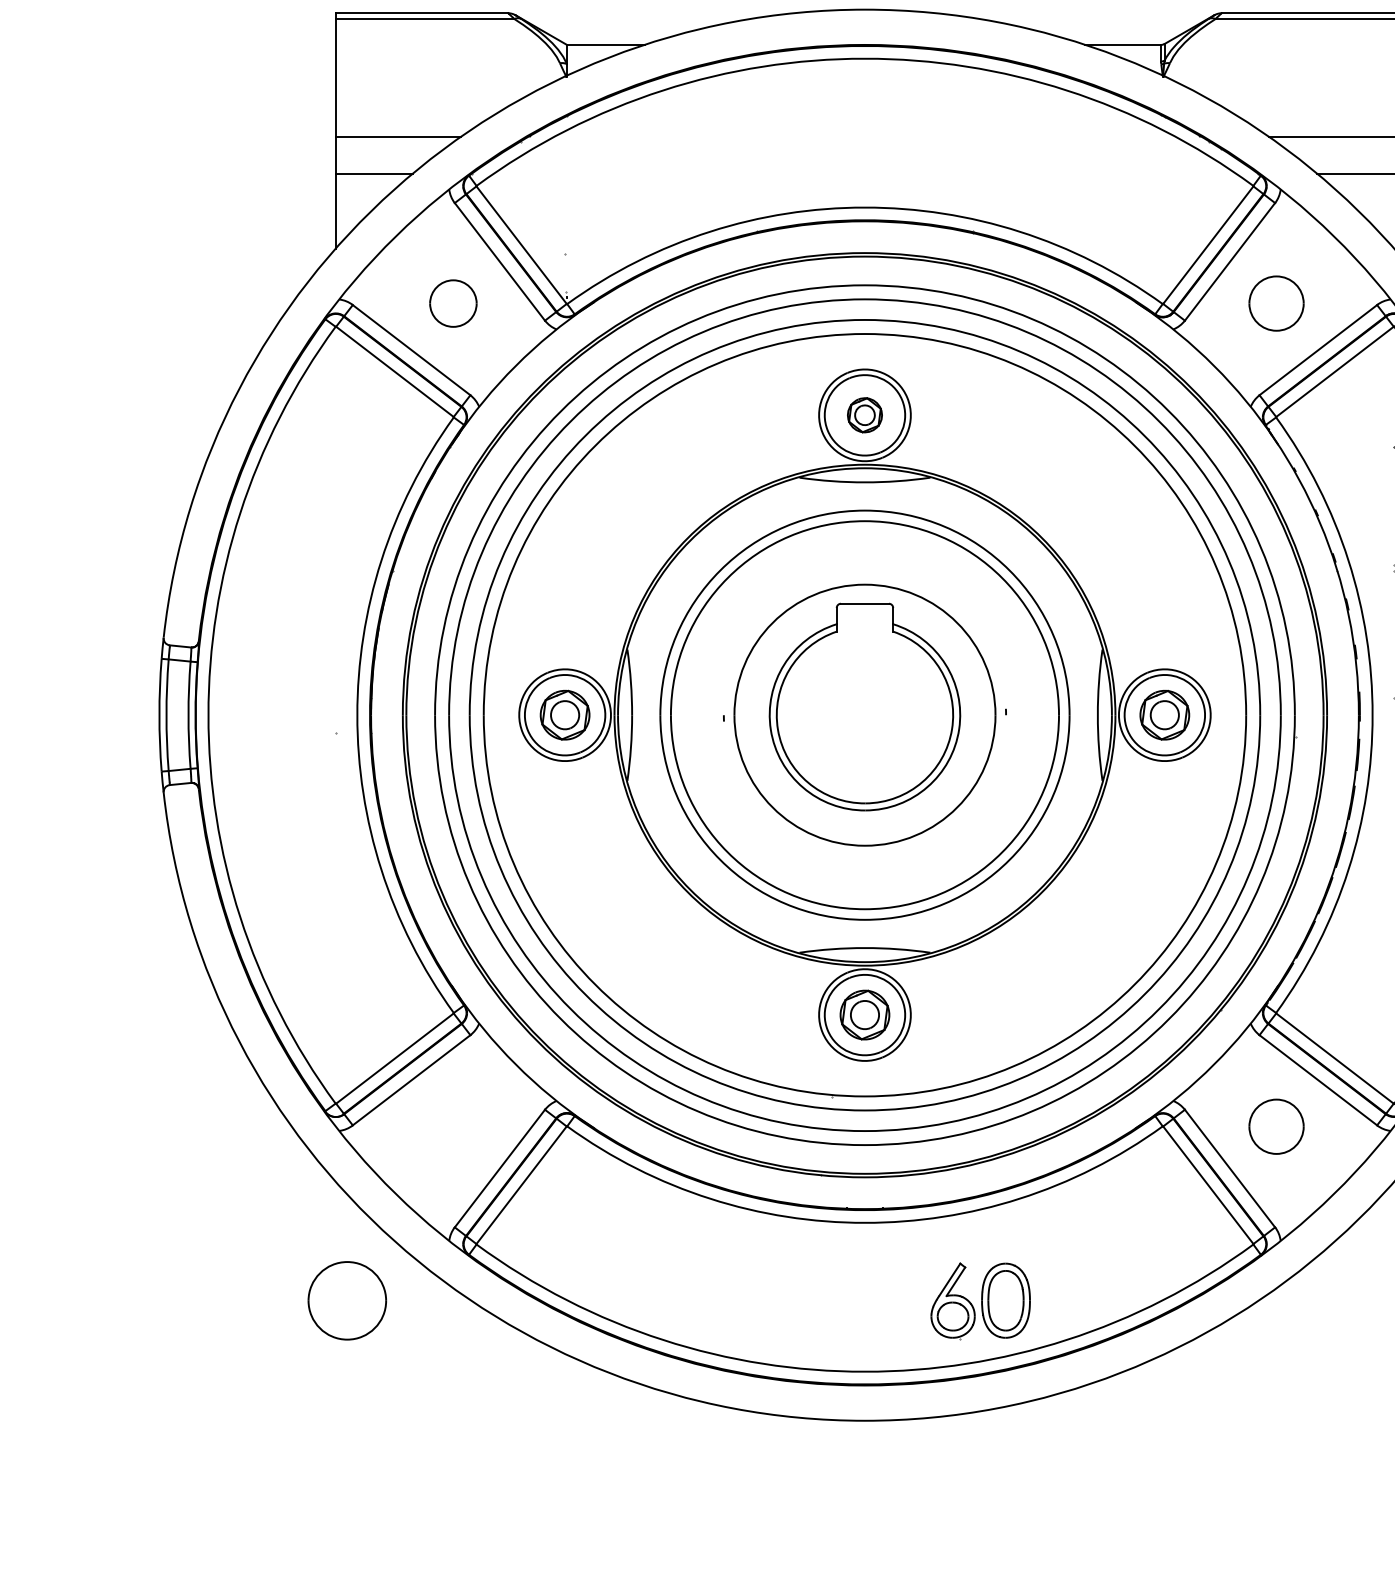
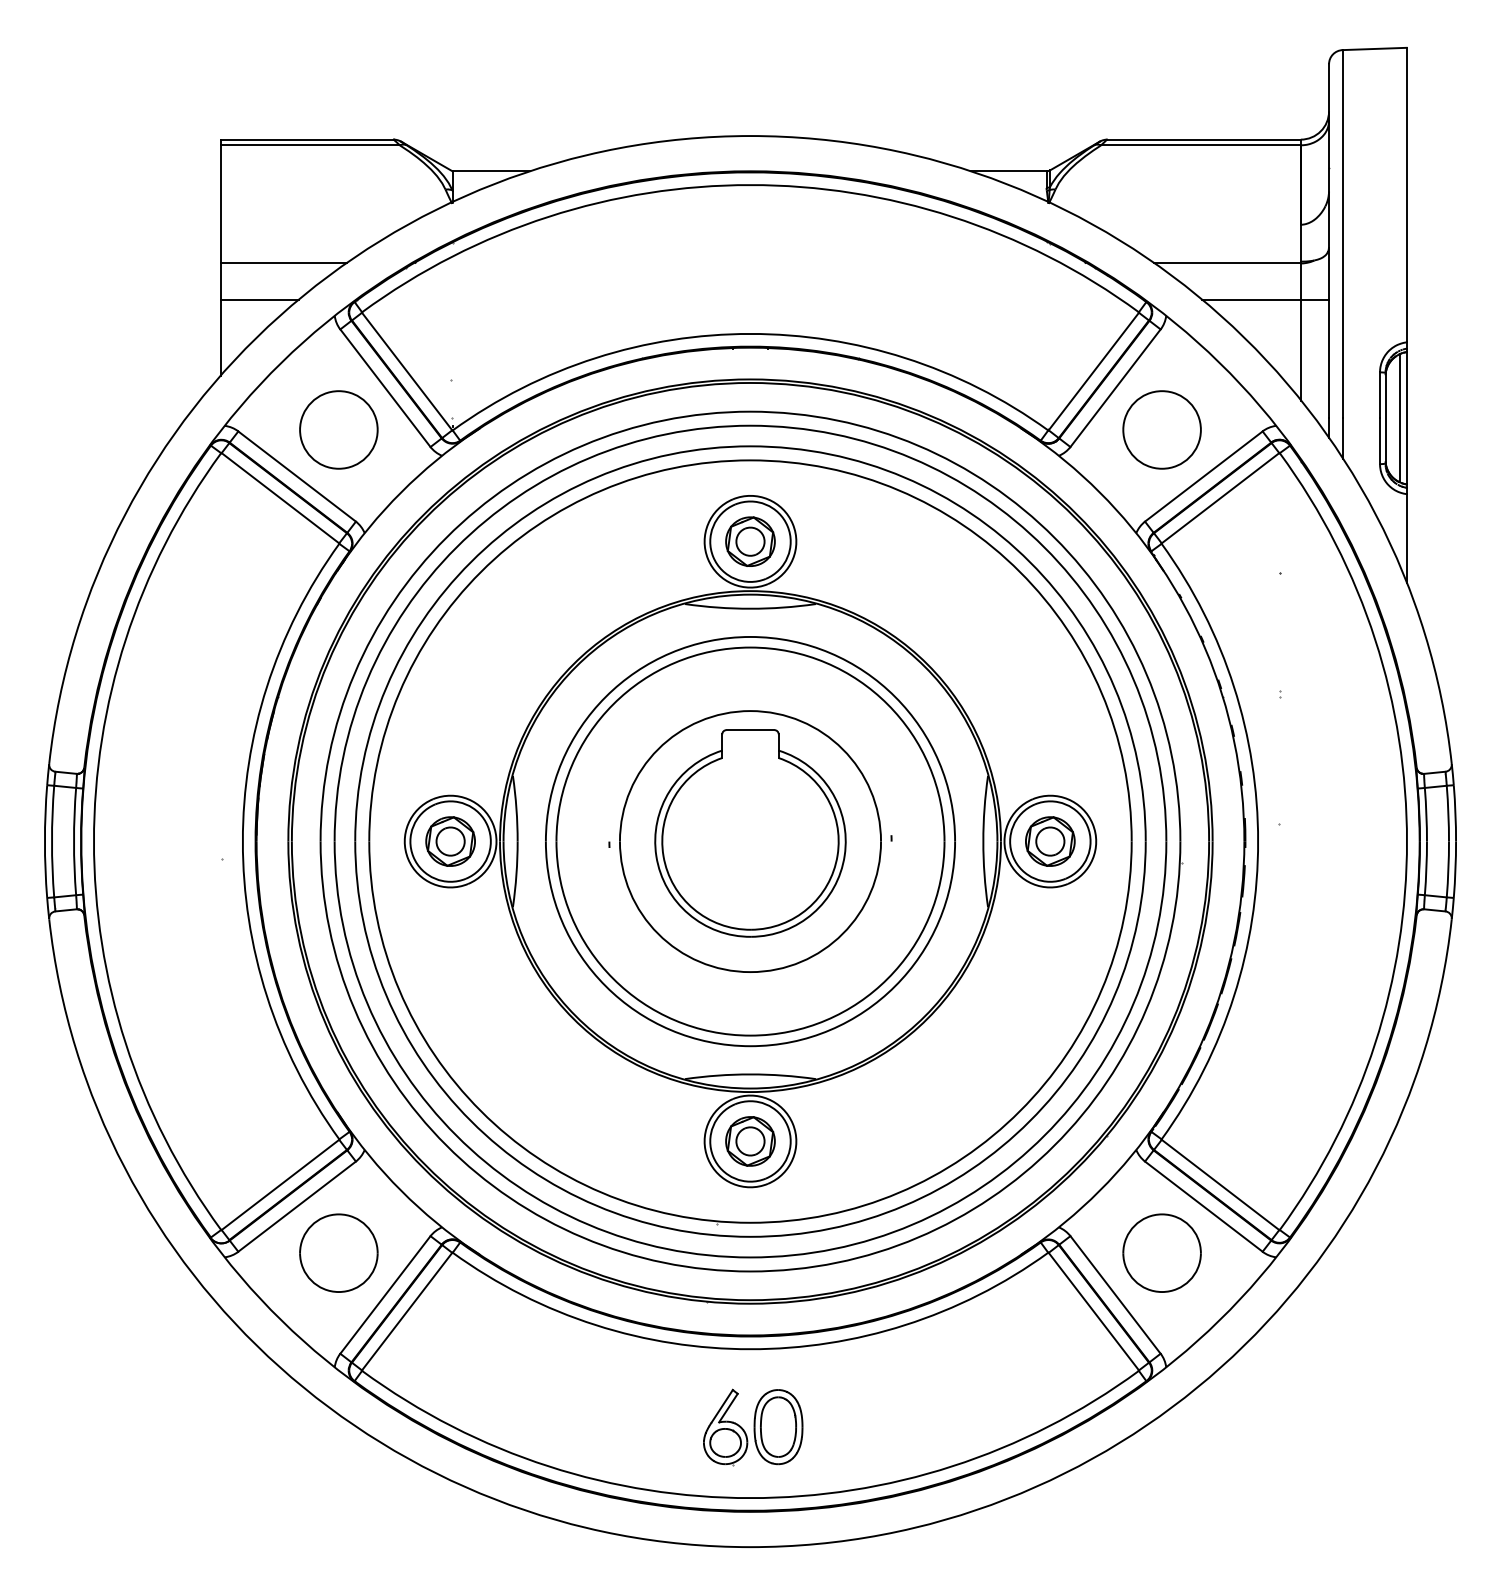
part: (452, 303) -> (338, 429), size x1.67
part: (1275, 303) -> (1161, 429), size x1.43
part: (864, 415) -> (750, 541), size x1.43
part: (1275, 1126) -> (1161, 1252), size x1.43
part: (346, 1300) -> (338, 1252), moved
part: (980, 1301) -> (753, 1427), moved

